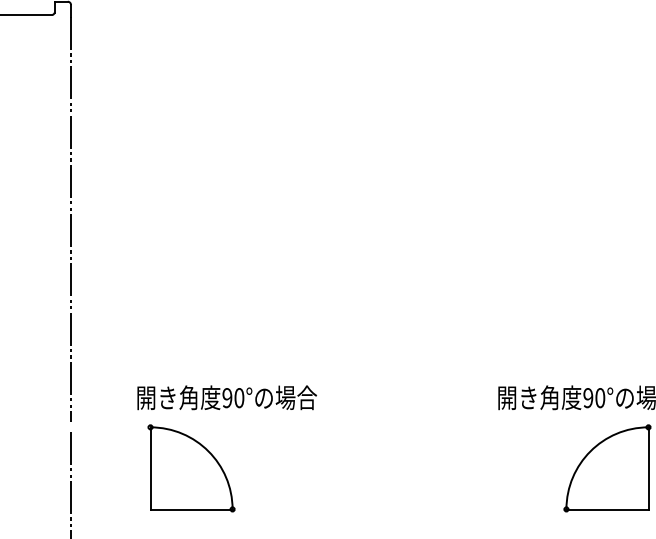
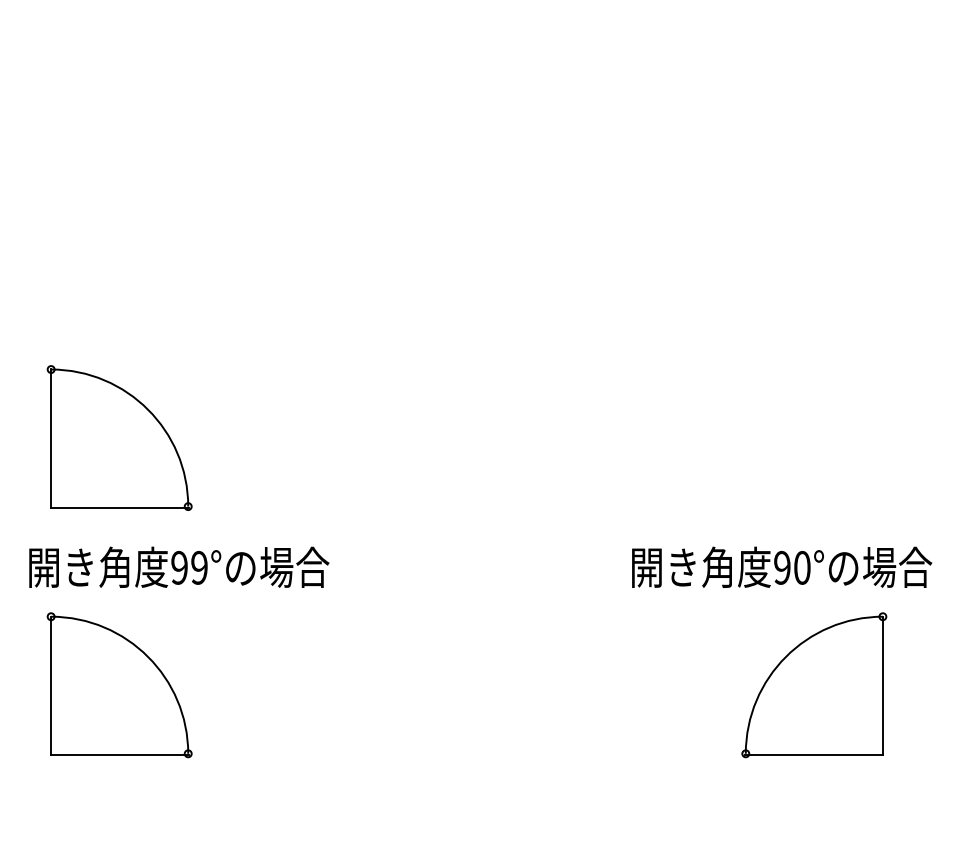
part: (191, 320) -> (119, 438), added
text: (239, 398) -> (199, 568), 90° -> 99°

